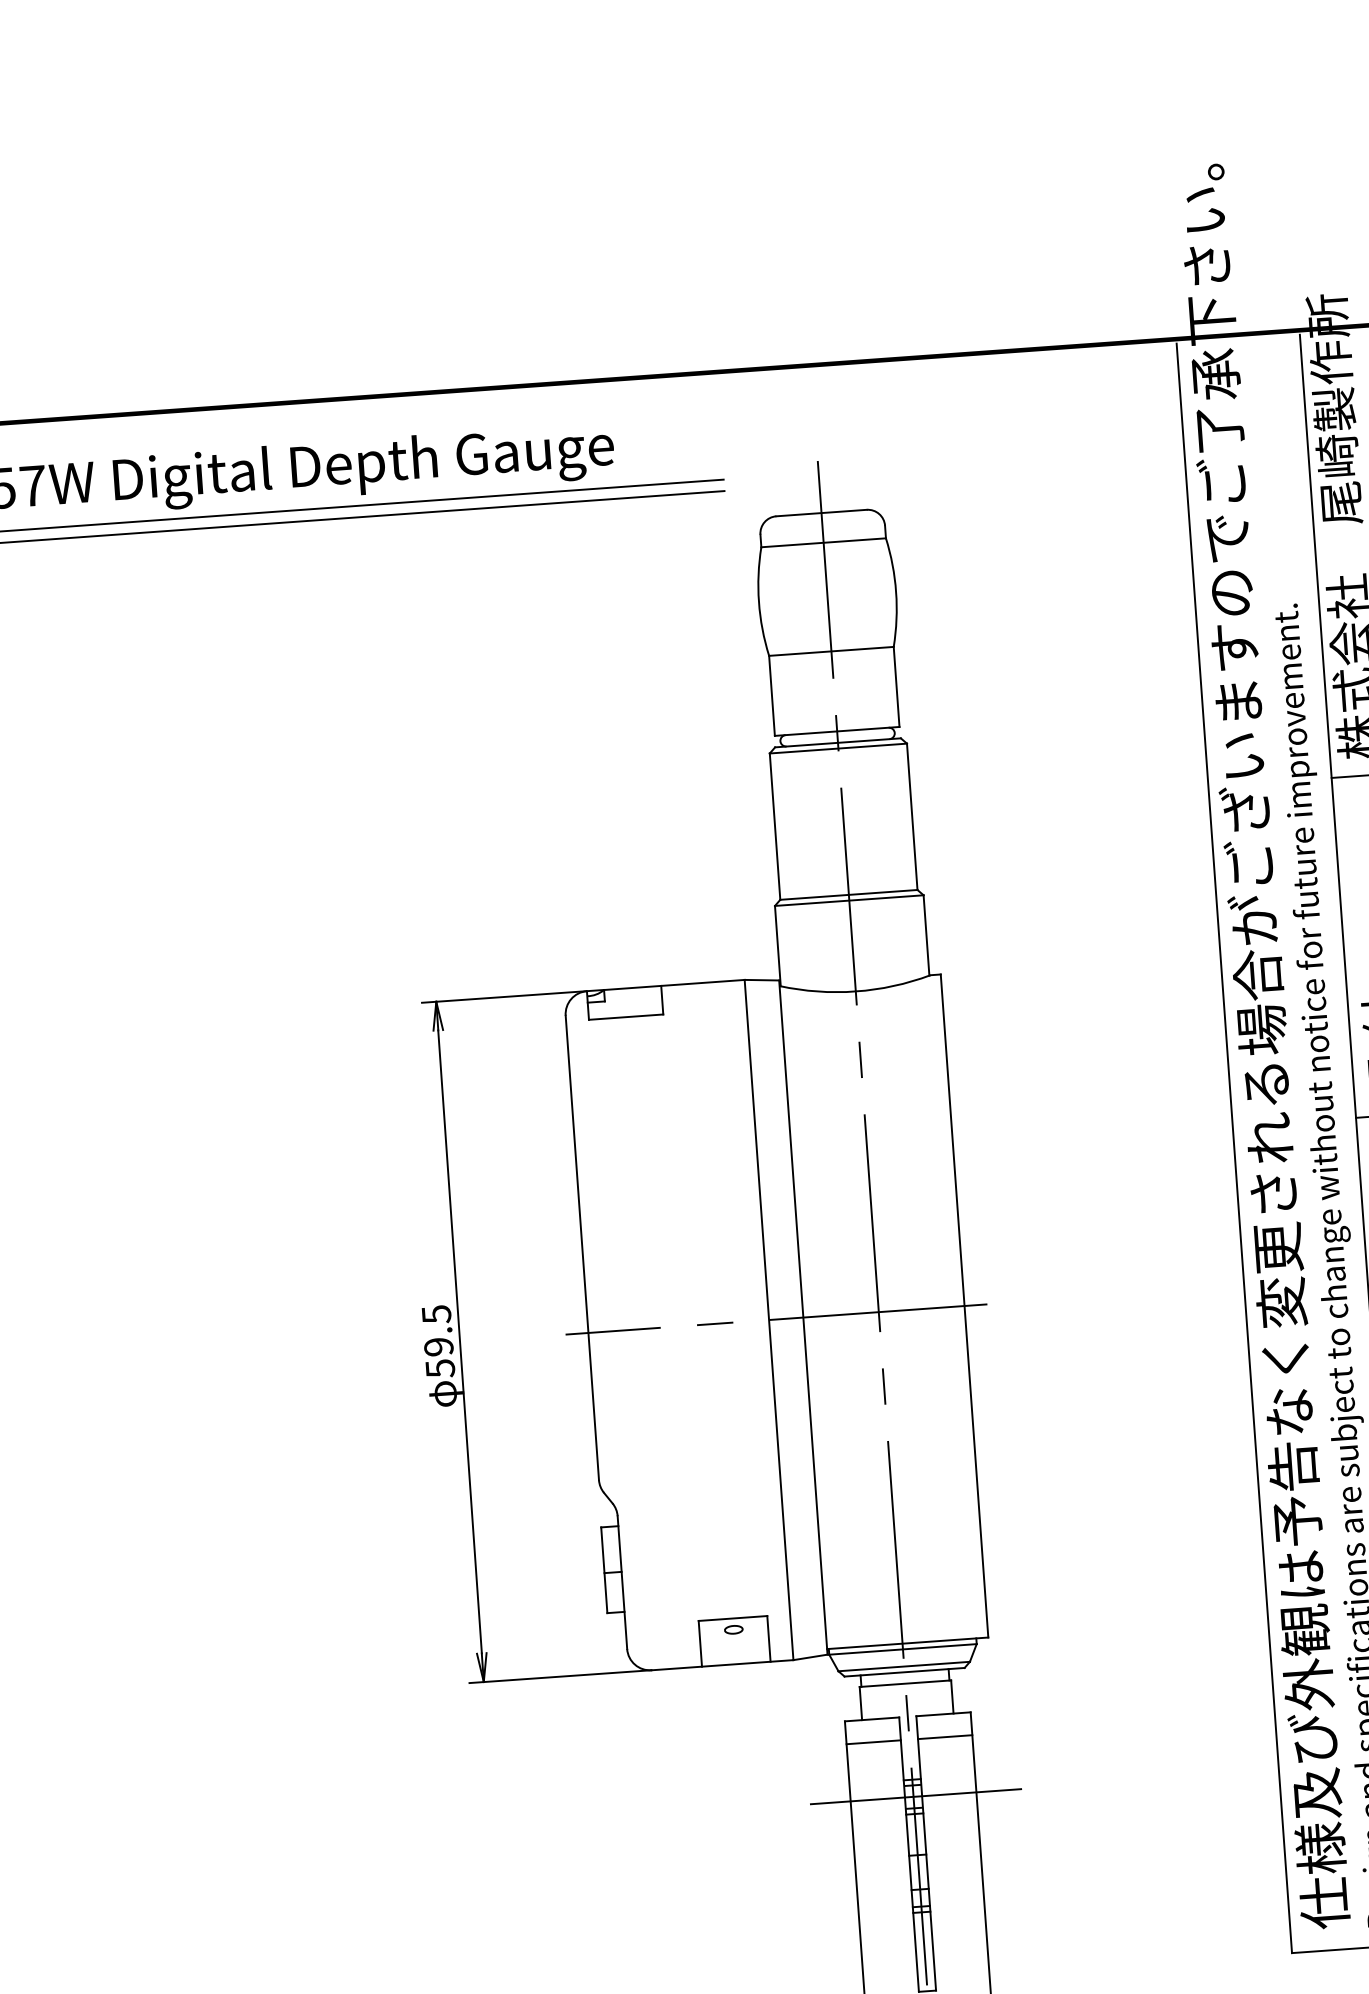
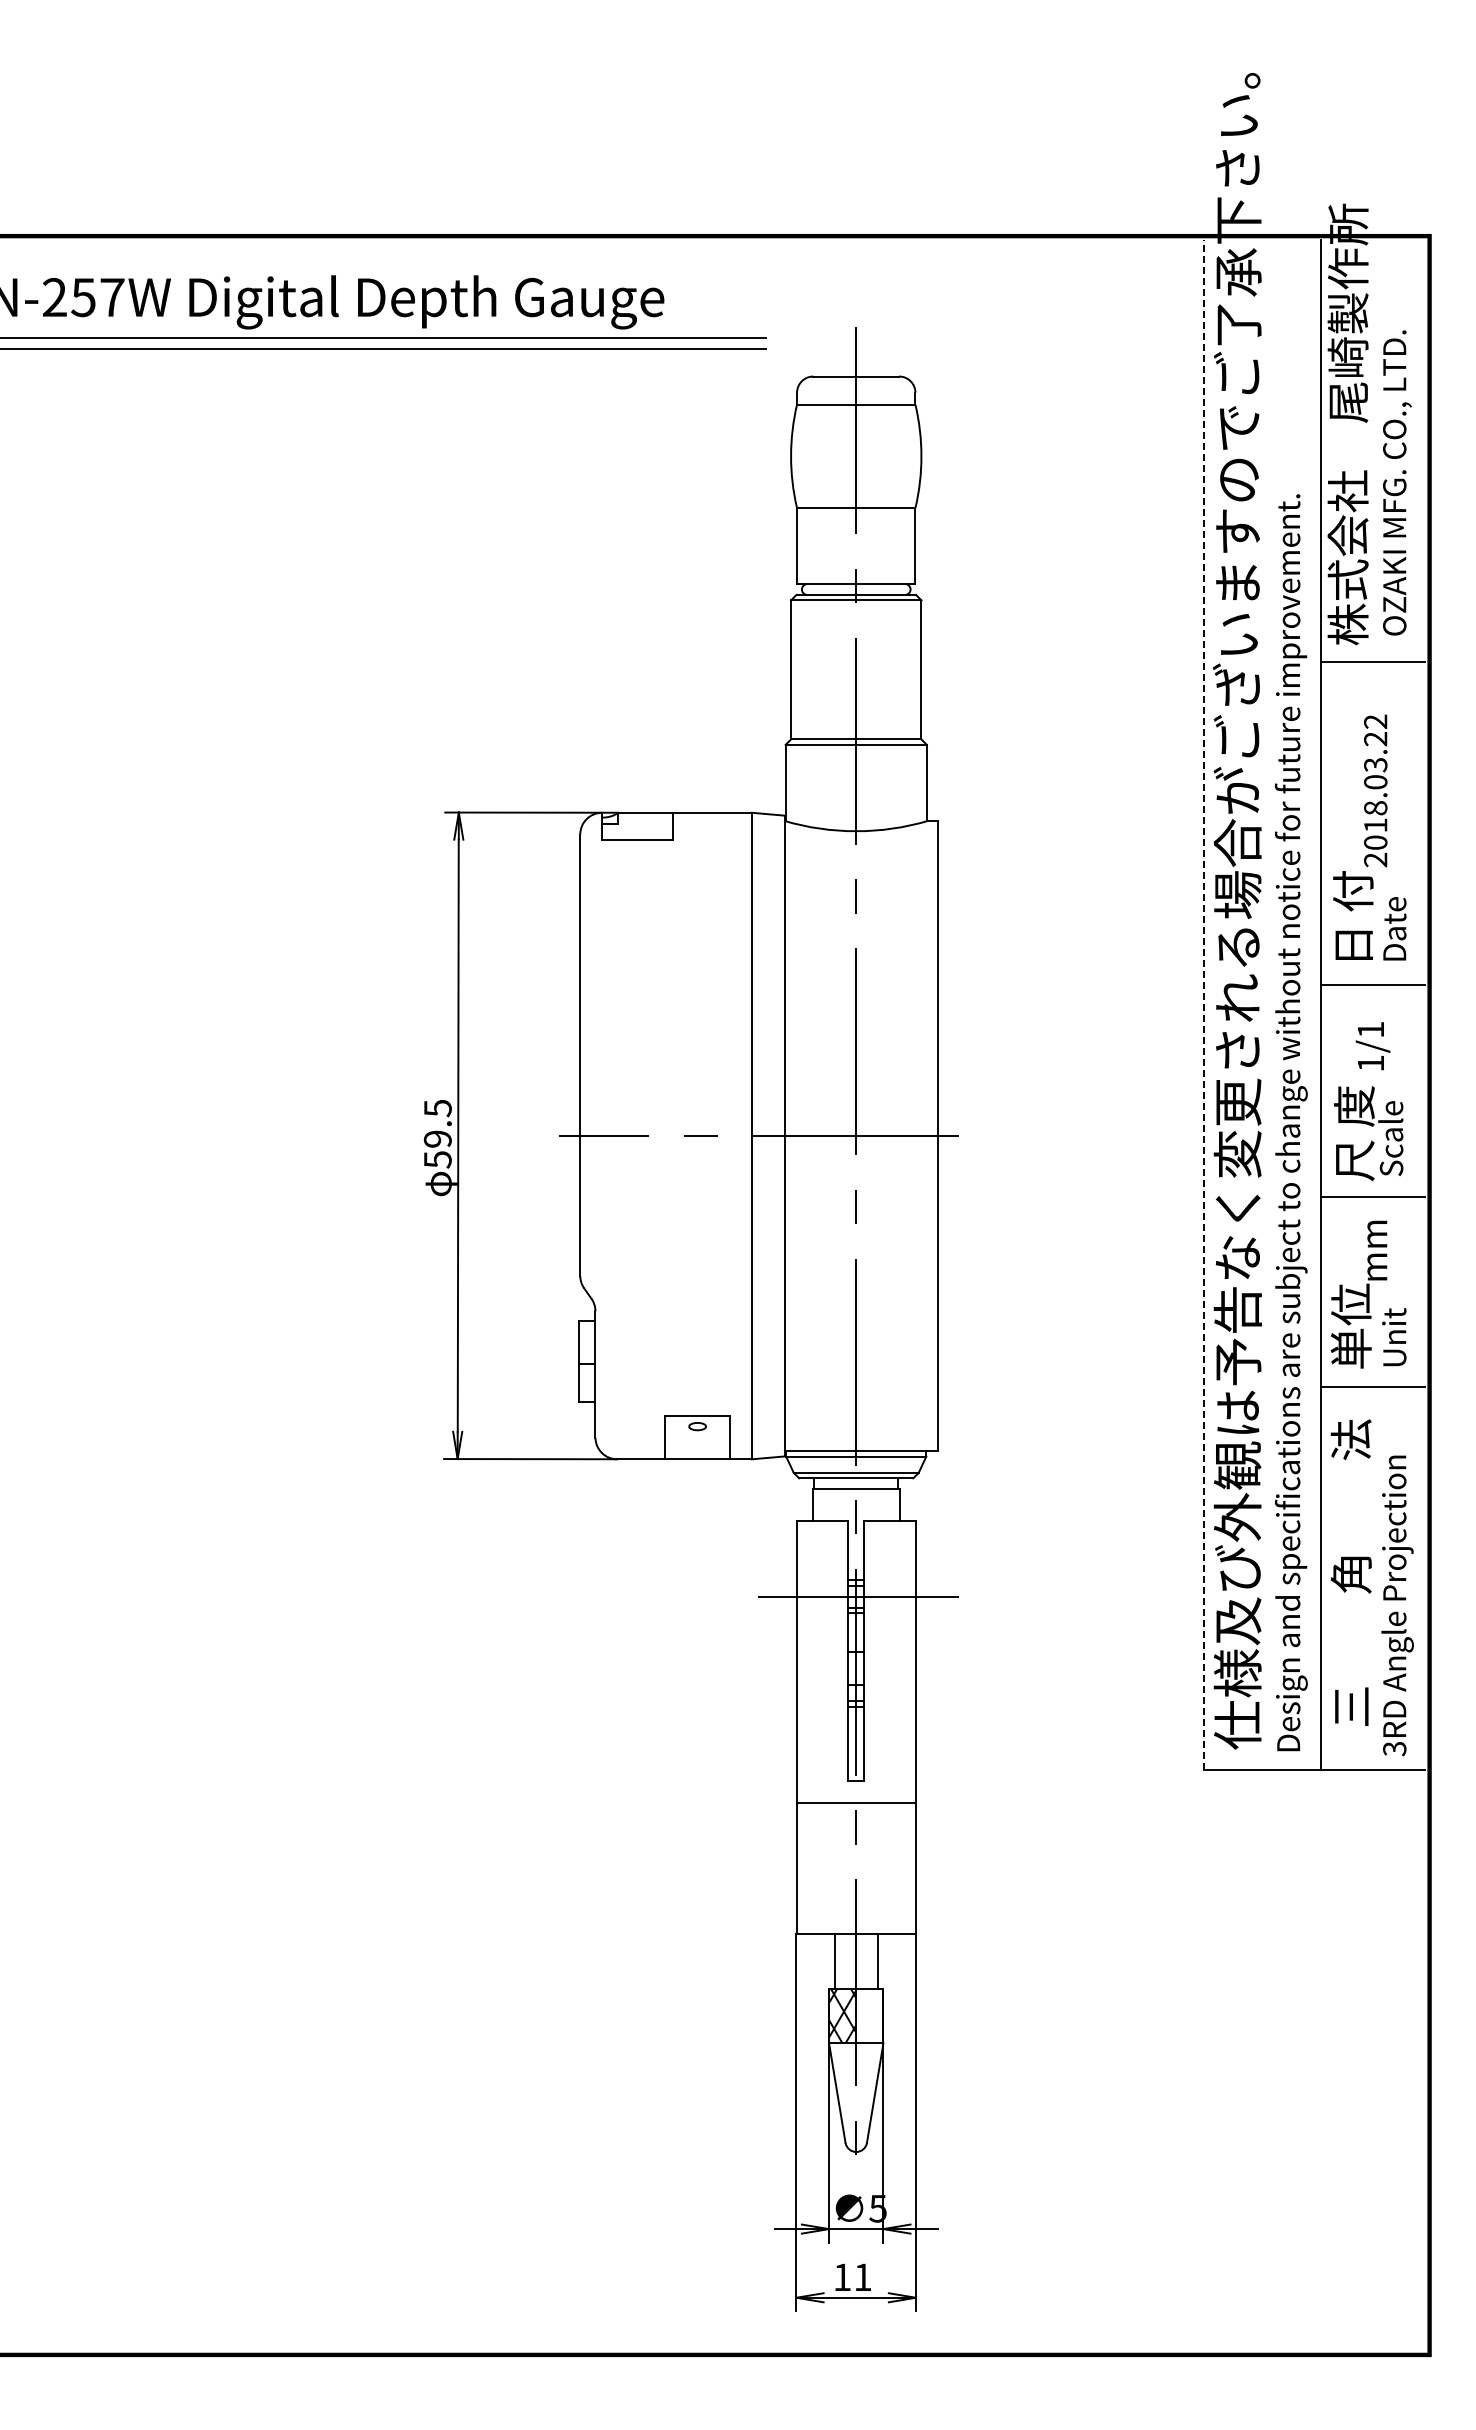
line: (1234, 1148) -> (1203, 1005), solid -> dashed
line: (945, 1737) -> (890, 1542), removed
line: (873, 1742) -> (822, 1542), removed

